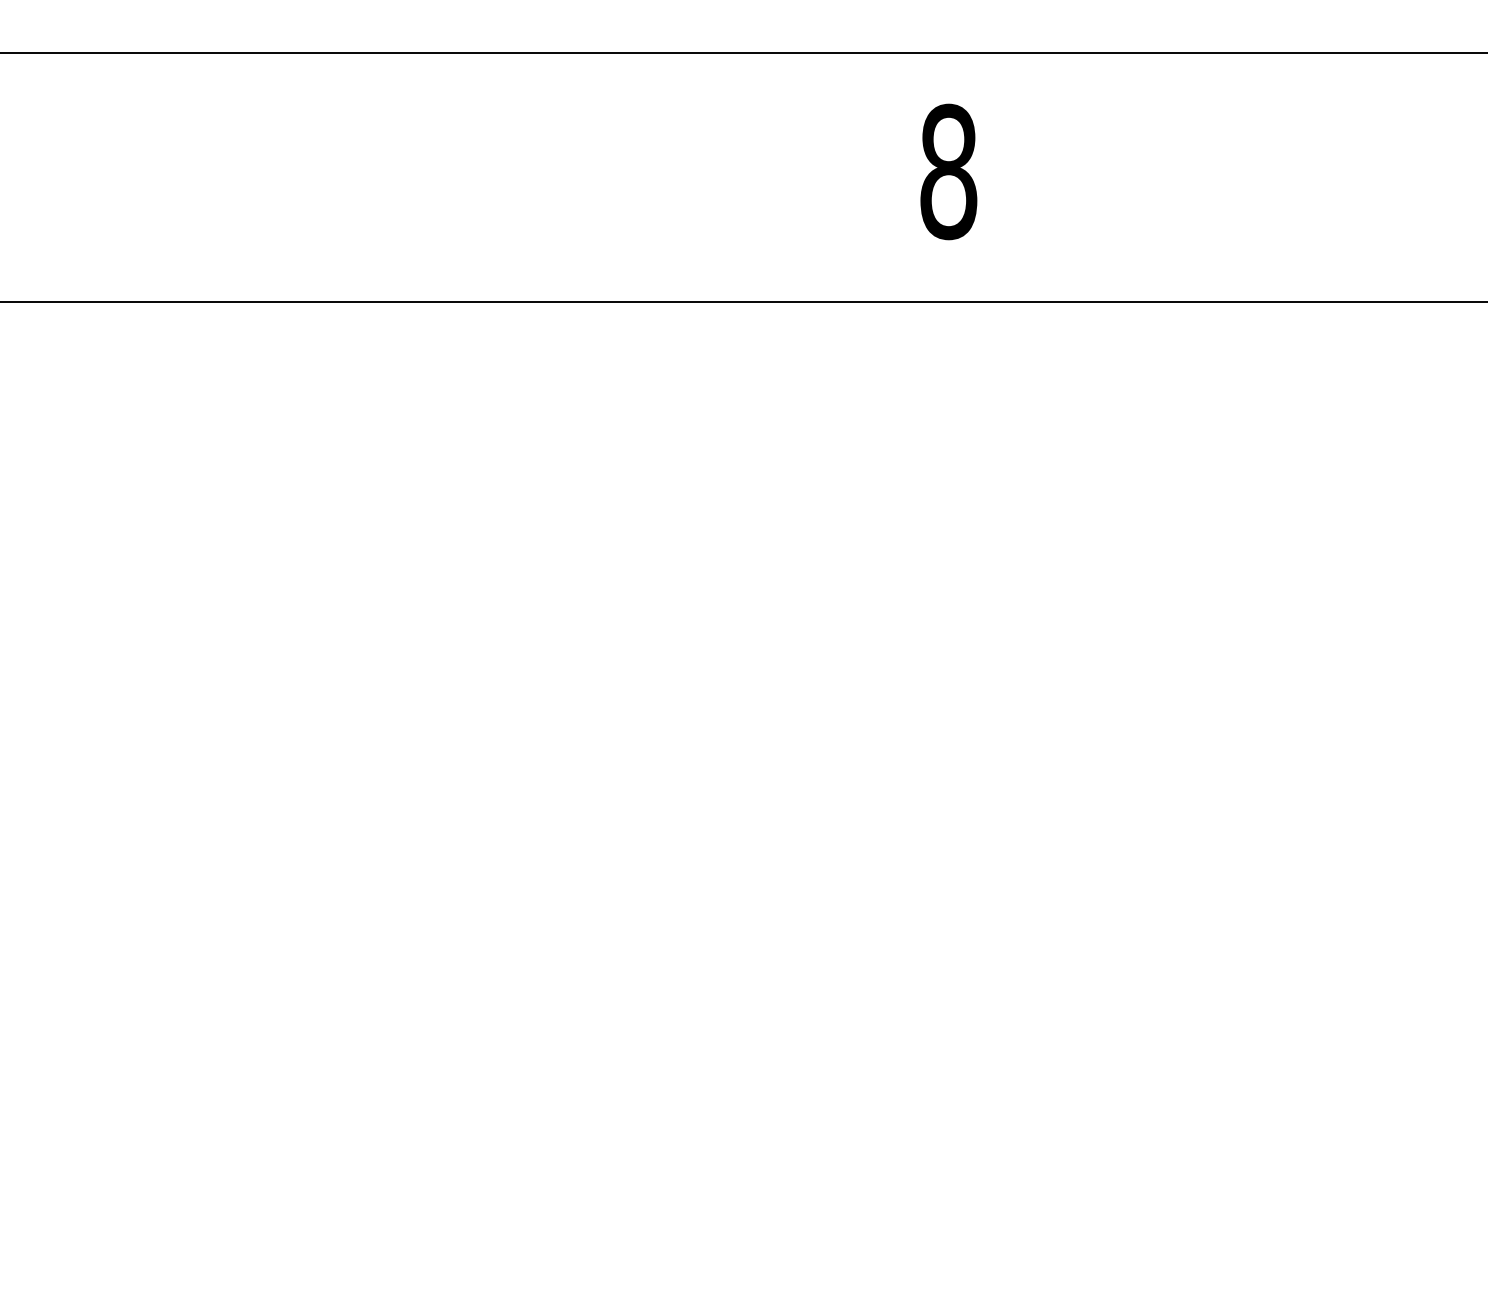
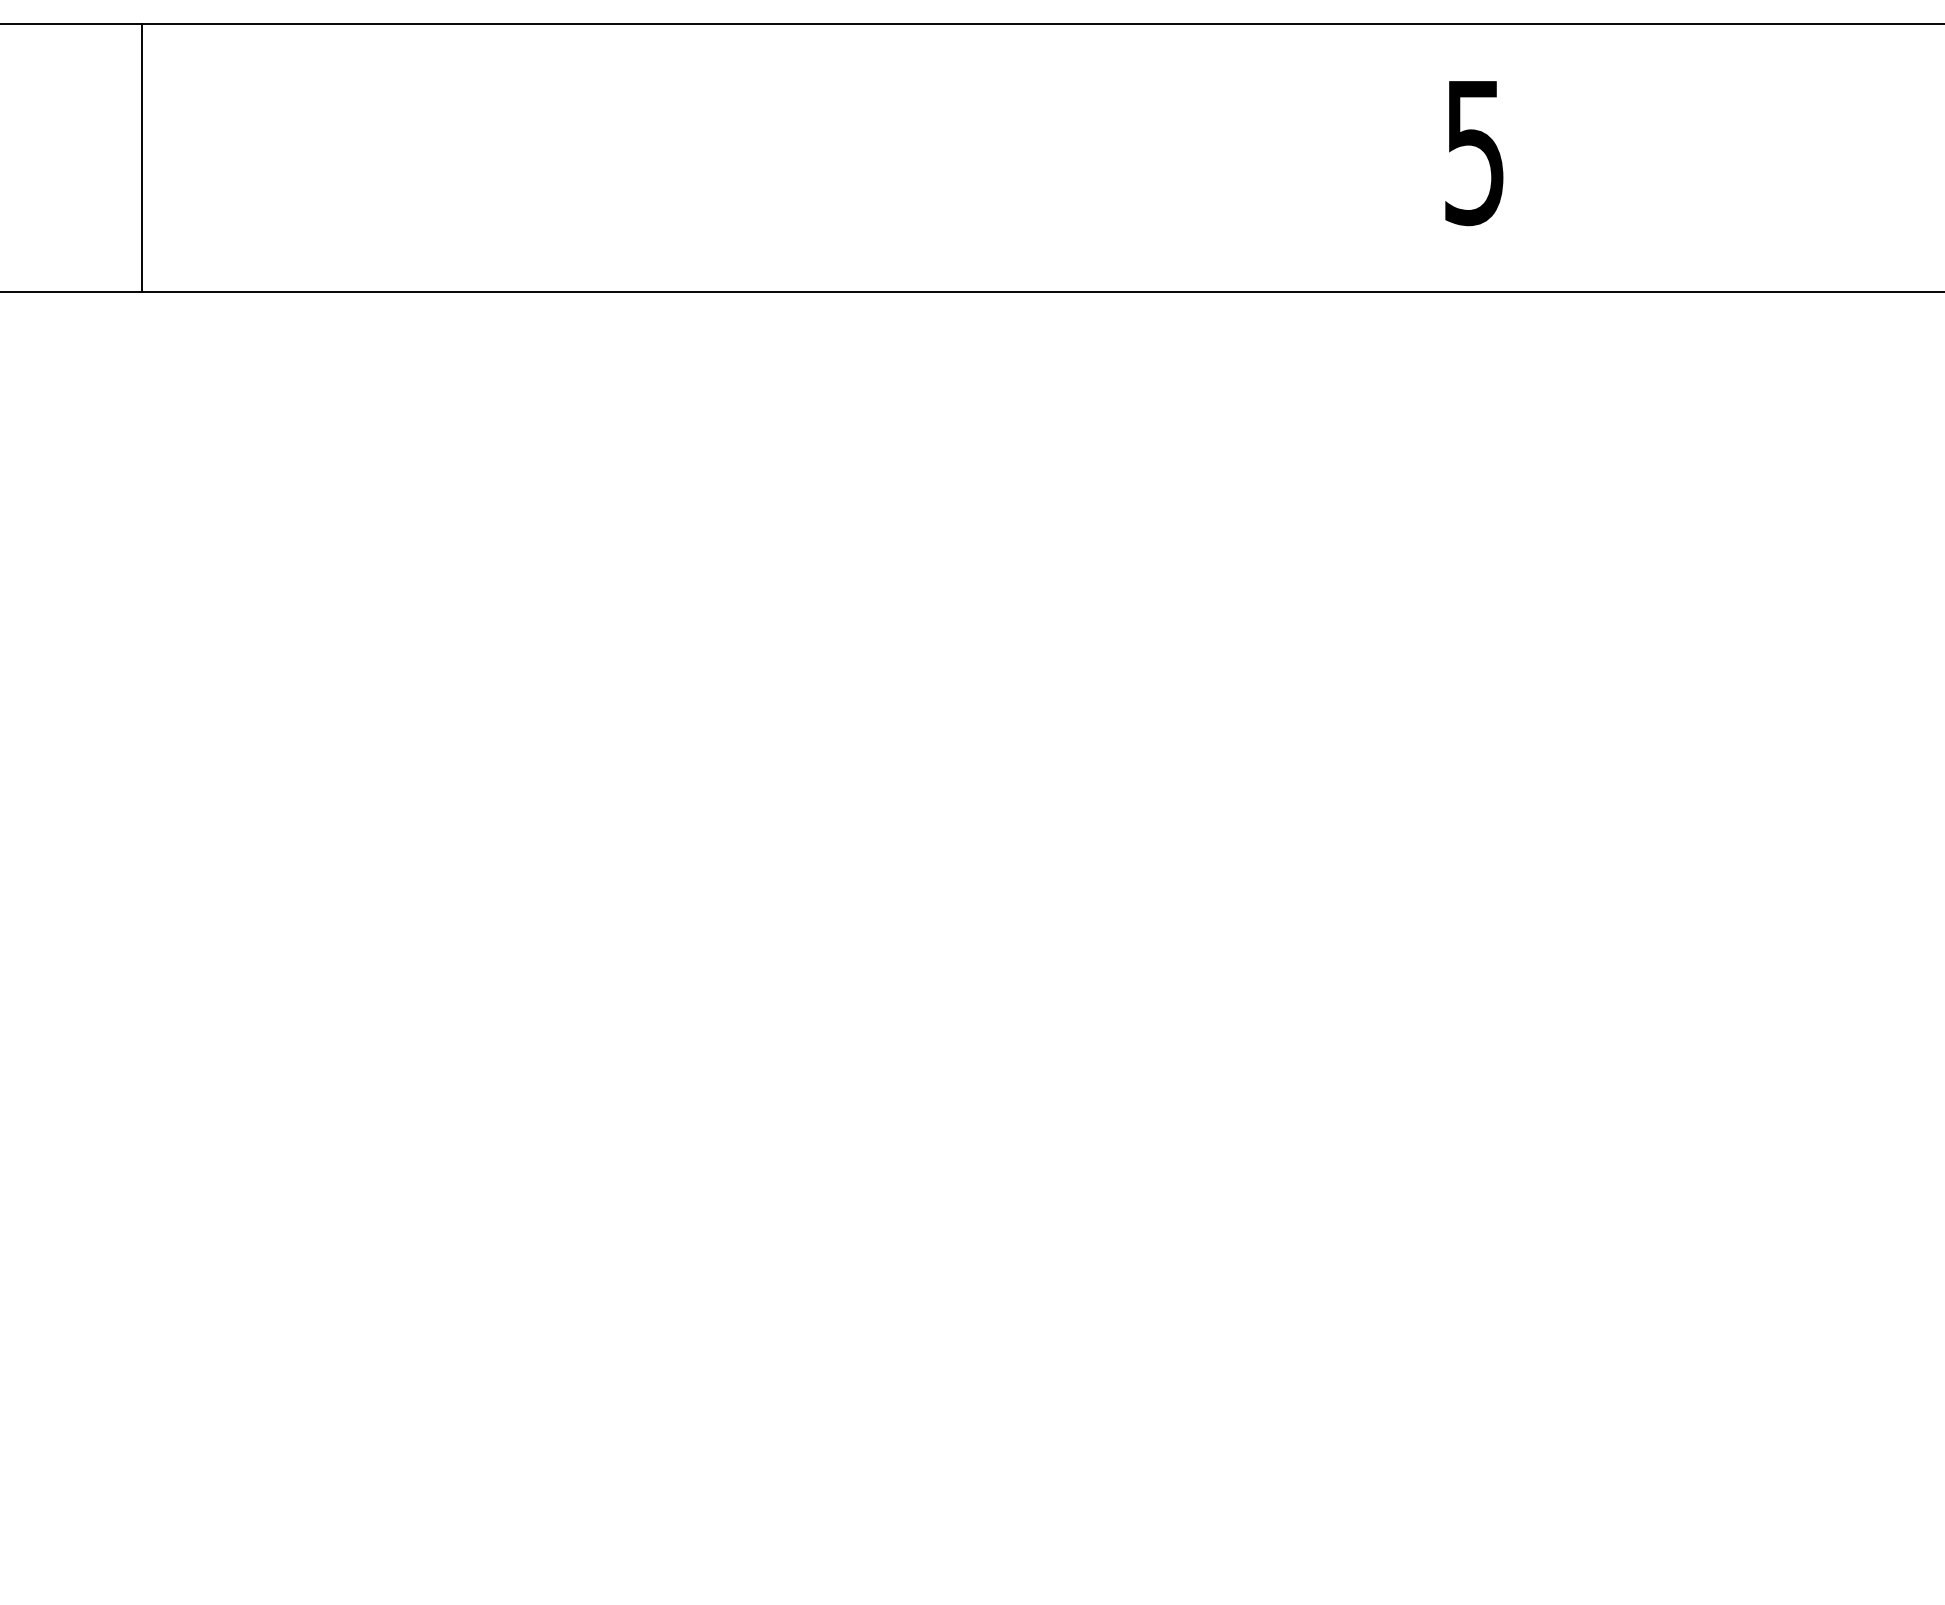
text: (948, 172) -> (1474, 152), 8 -> 5

